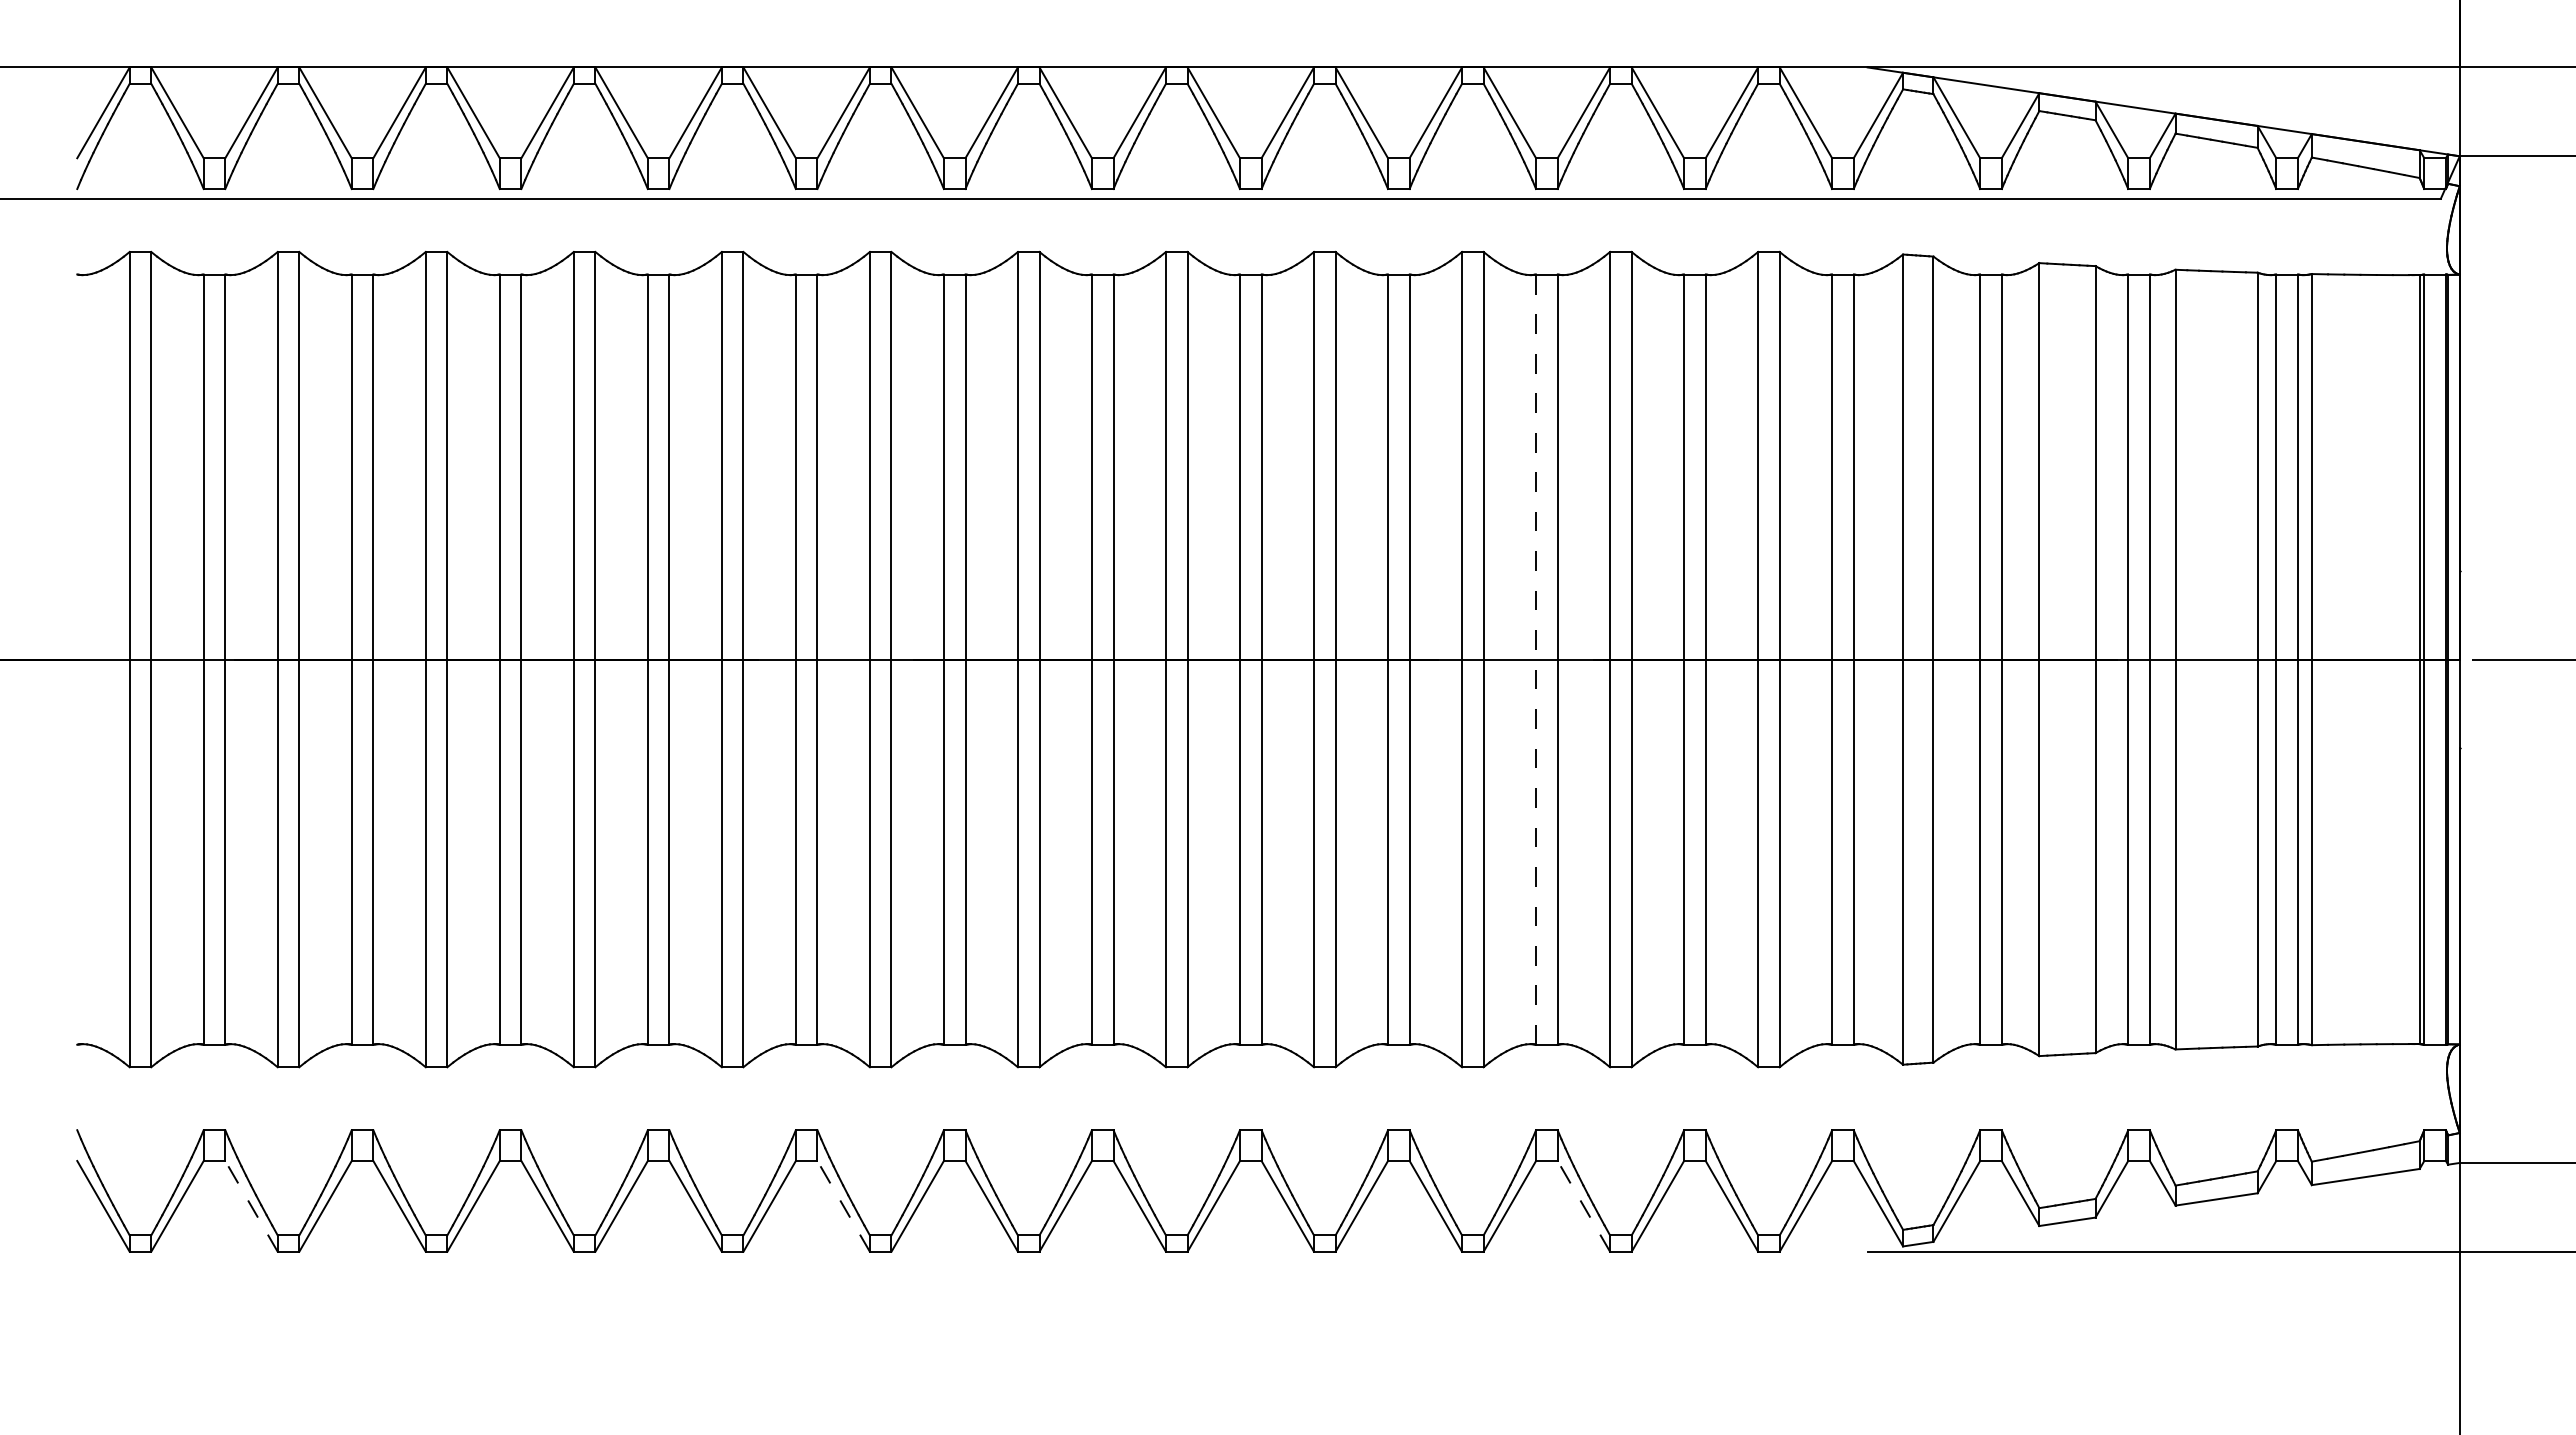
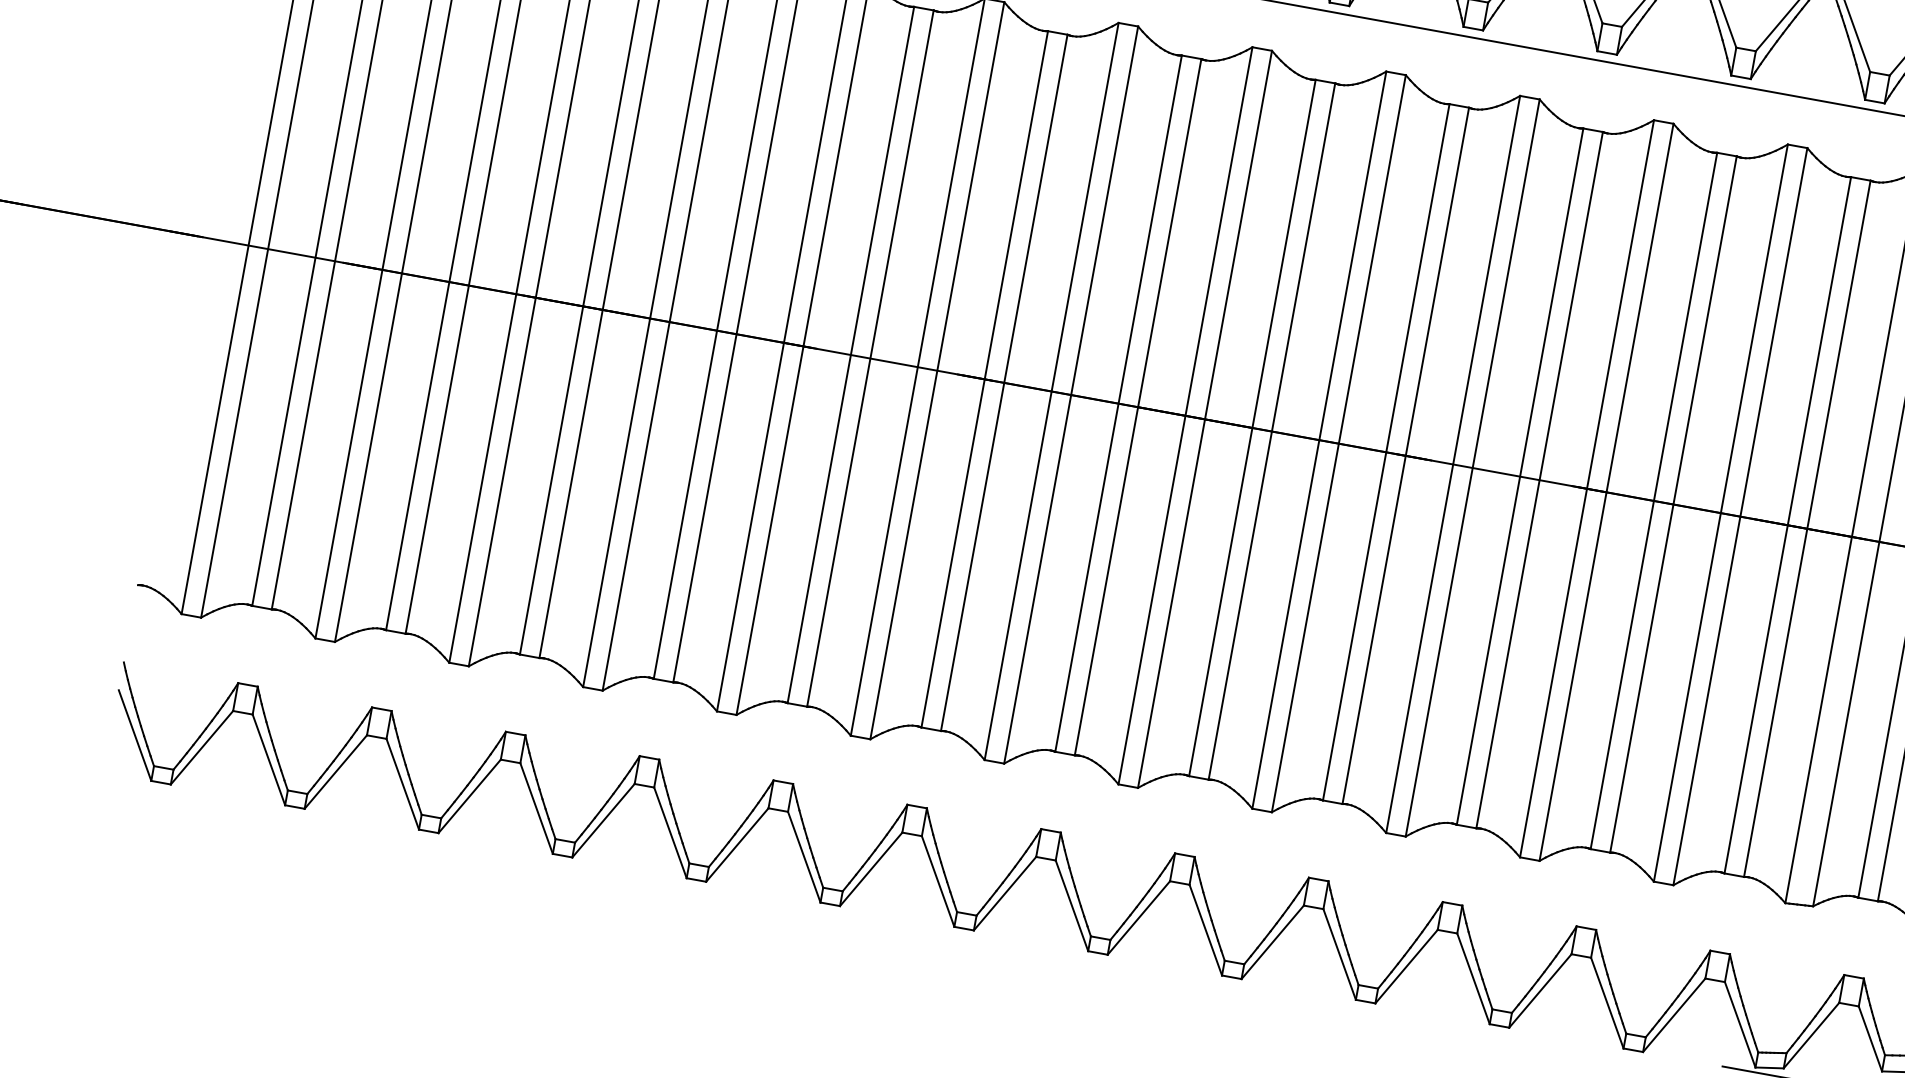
line: (1536, 659) -> (1520, 476), dashed -> solid
line: (251, 1205) -> (269, 759), dashed -> solid
line: (843, 1205) -> (804, 856), dashed -> solid
line: (1583, 1205) -> (1473, 977), dashed -> solid

